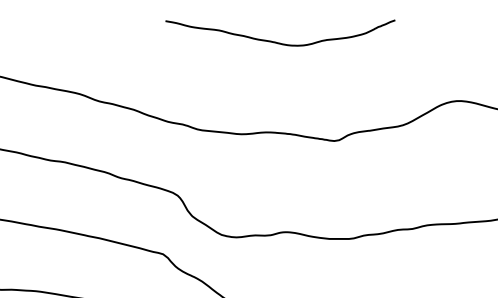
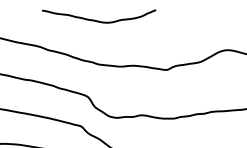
curve: (281, 41) -> (99, 20), moved

